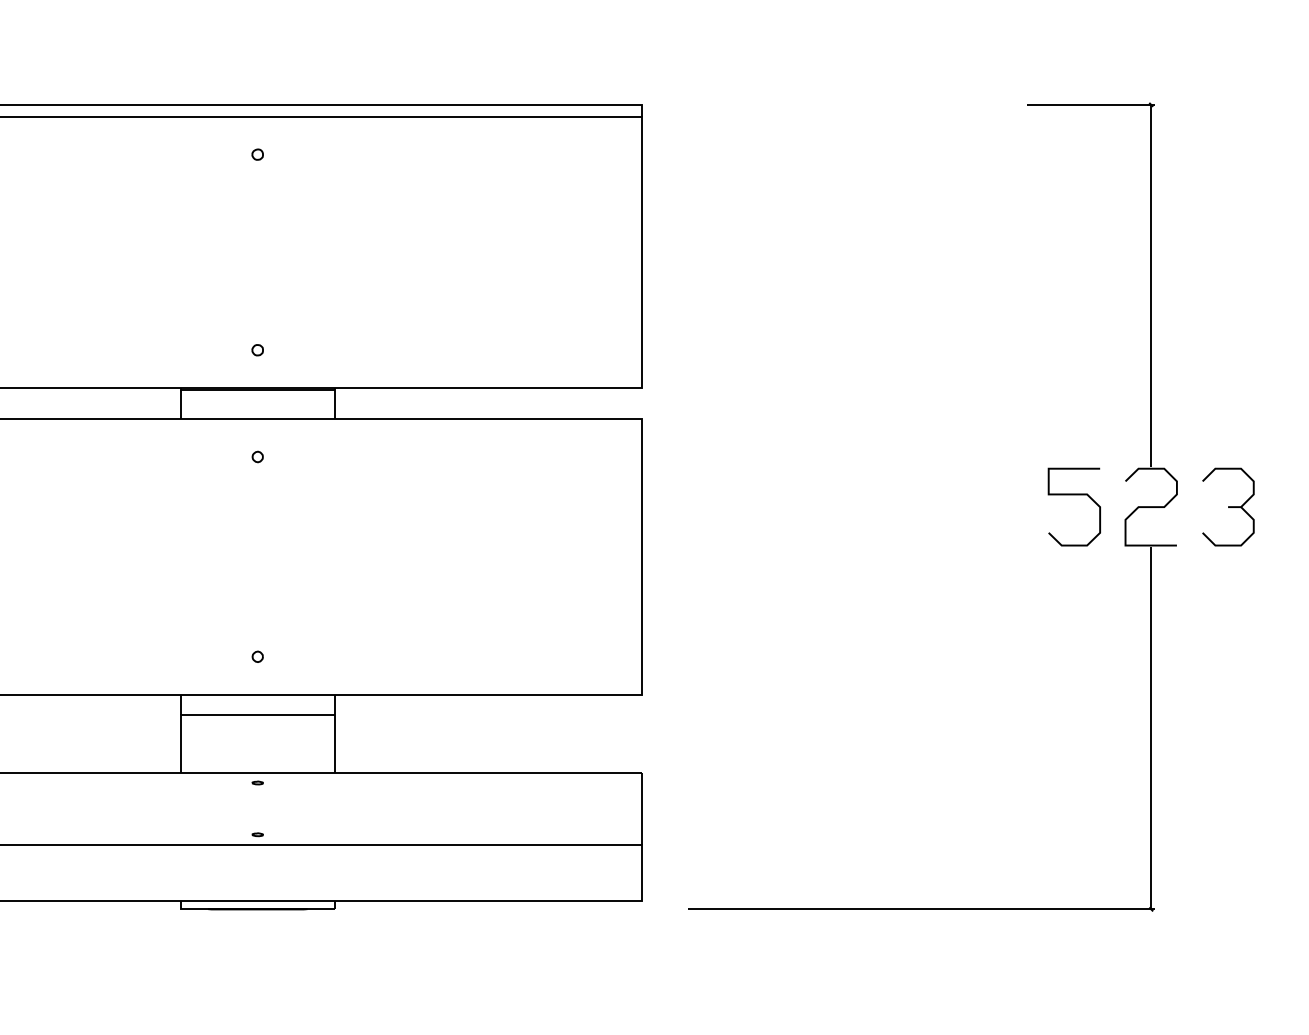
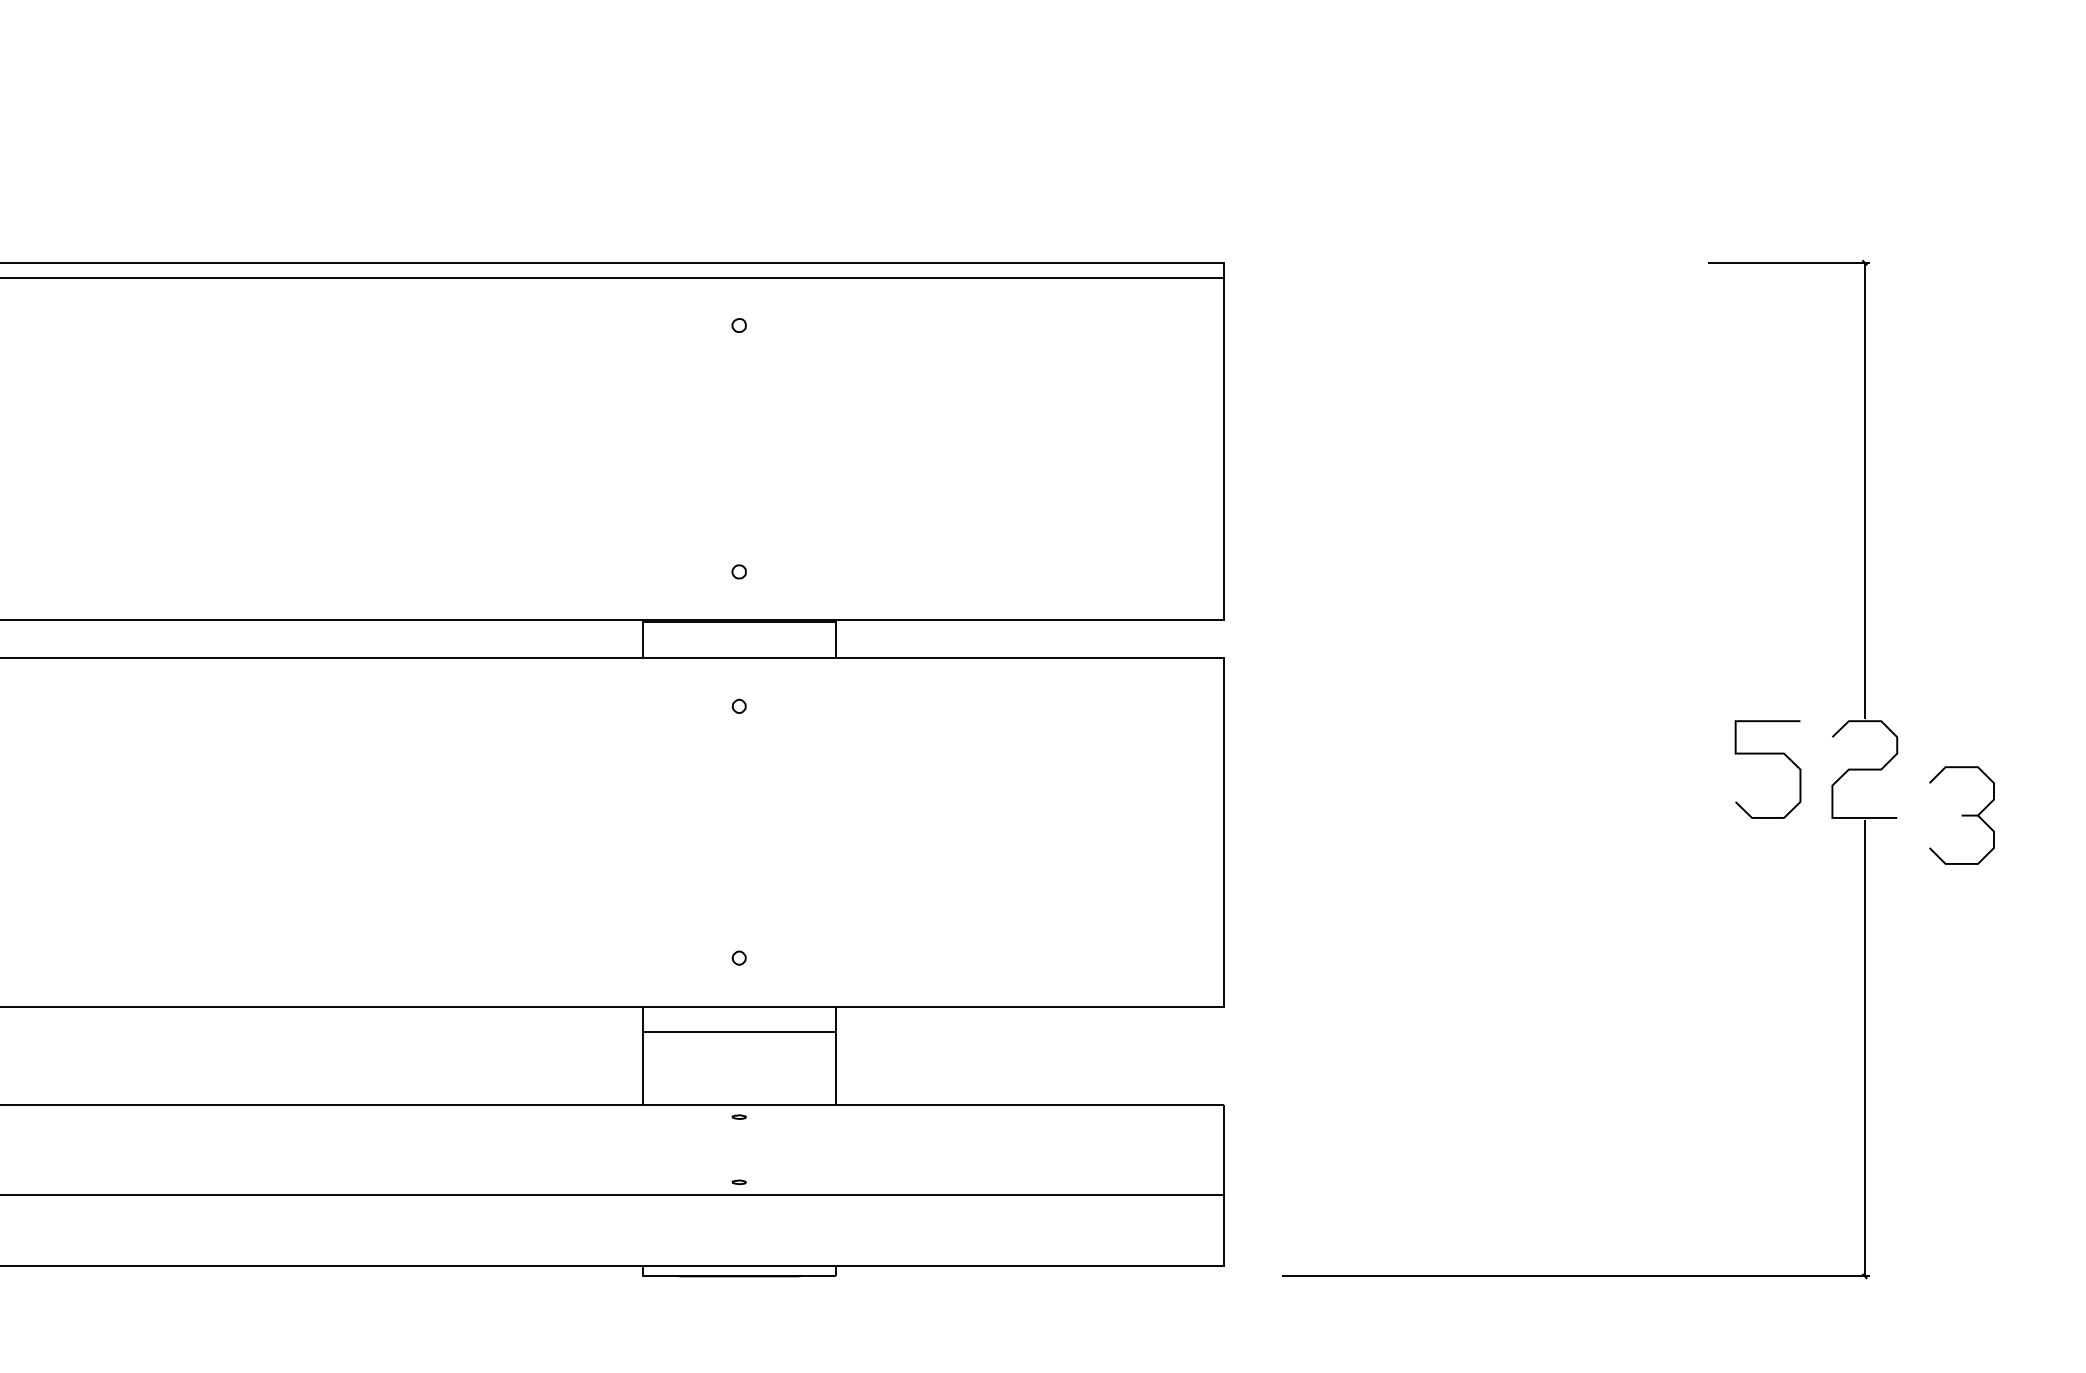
part: (1227, 507) -> (1961, 815), moved

